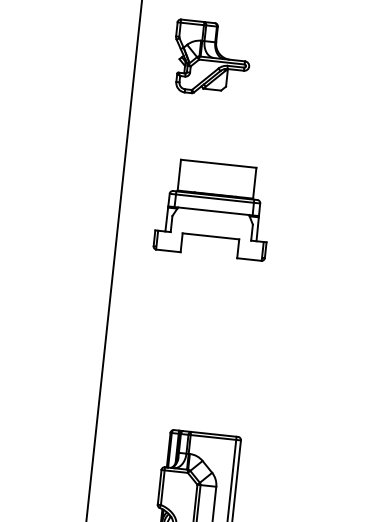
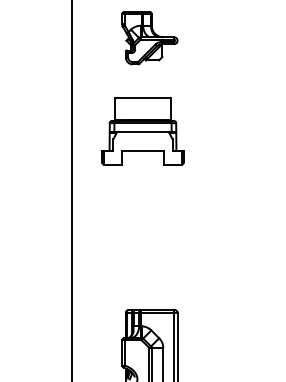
part: (211, 59) -> (149, 38), moved
part: (213, 209) -> (142, 131), moved

